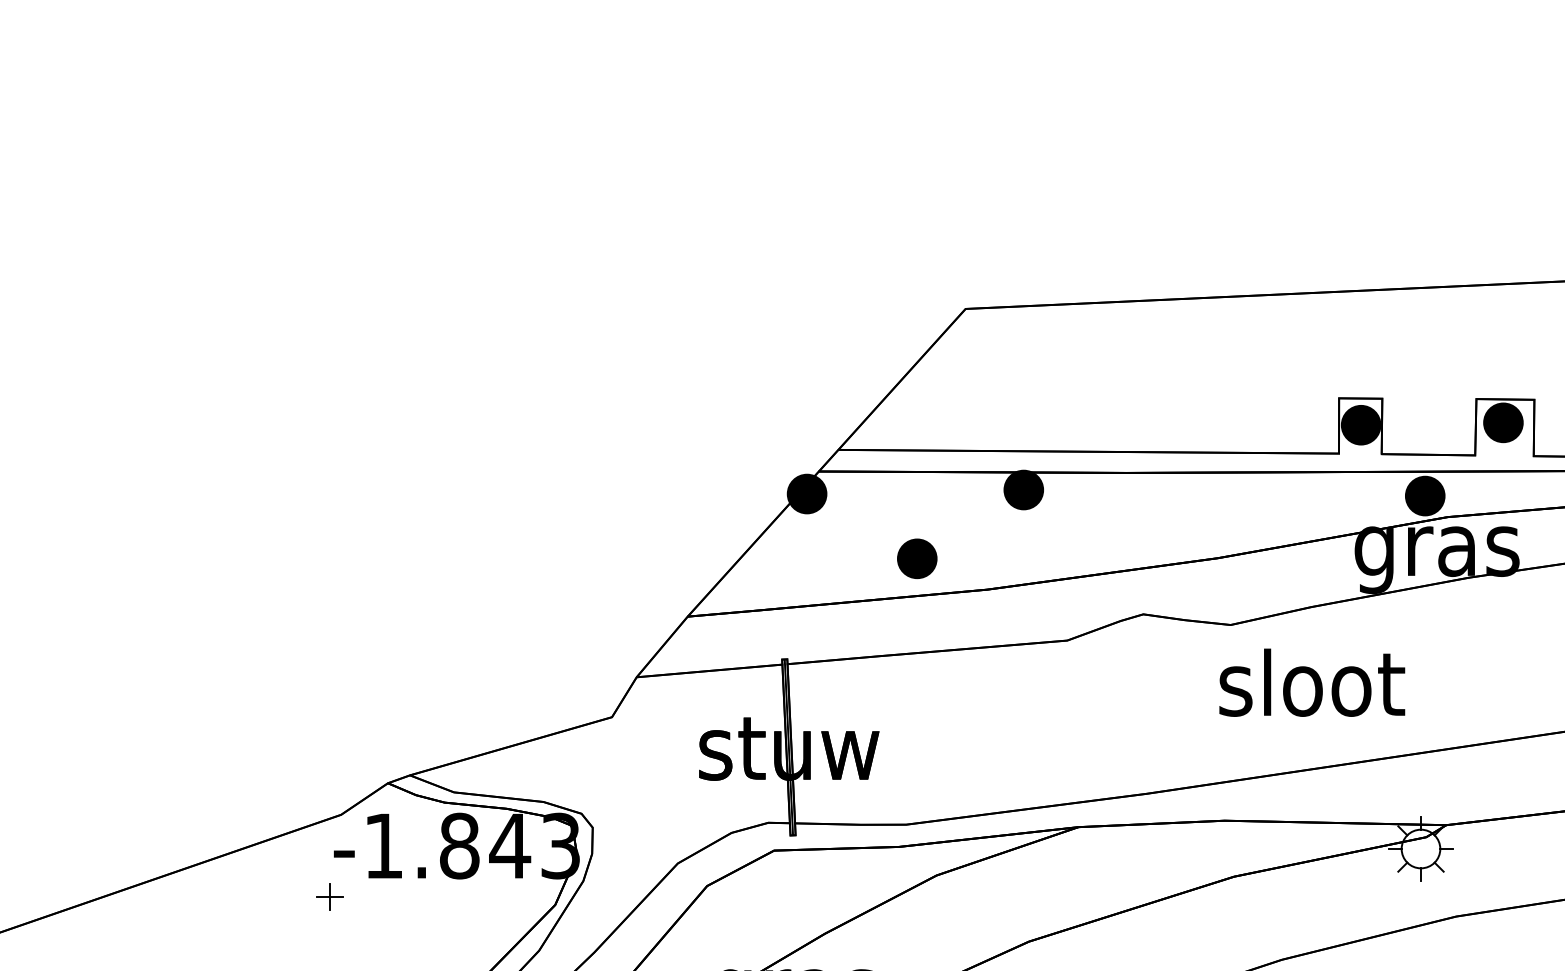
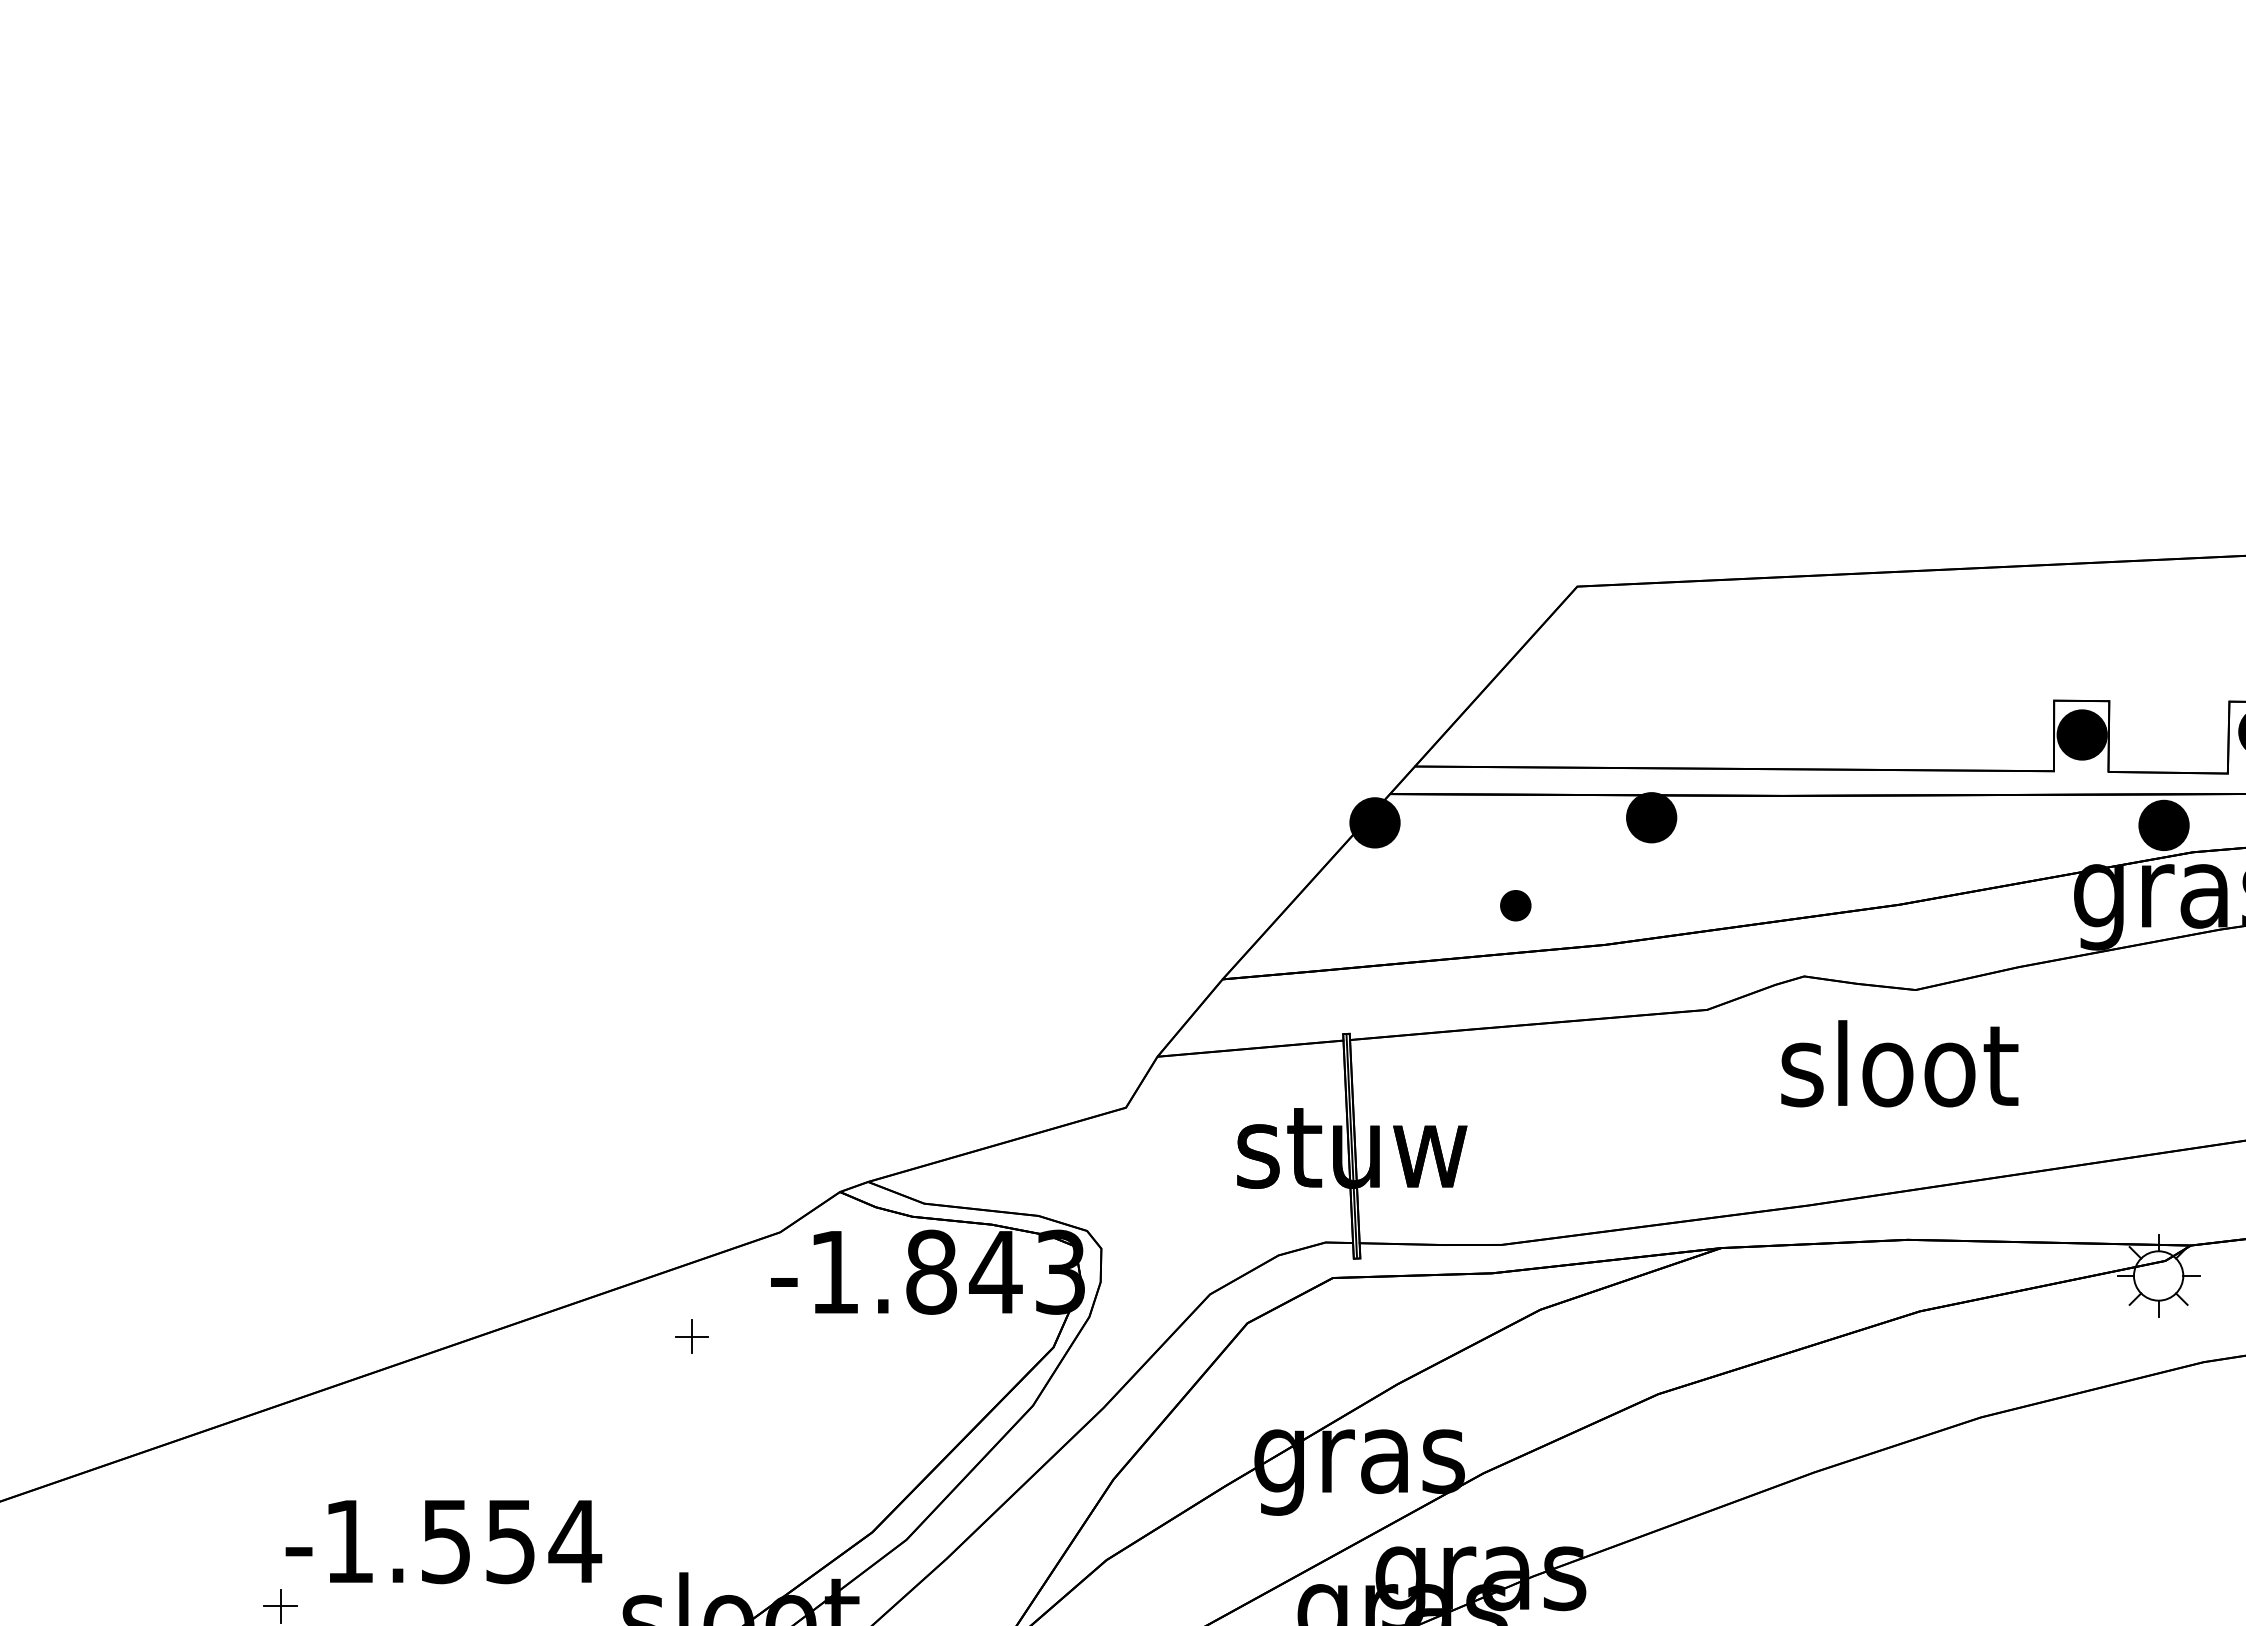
part: (917, 558) -> (1515, 905), size x0.6
text: (1311, 682) -> (1899, 1063), moved
part: (329, 896) -> (691, 1336), moved

